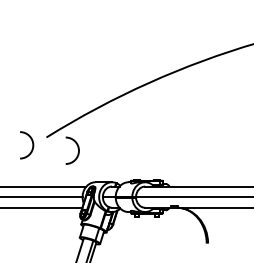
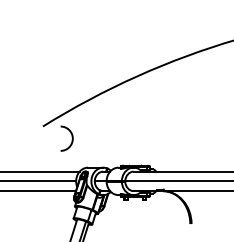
arc: (31, 144) -> (29, 132), removed

